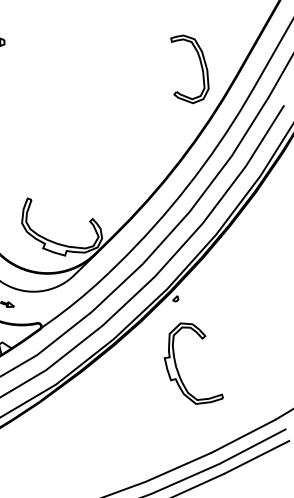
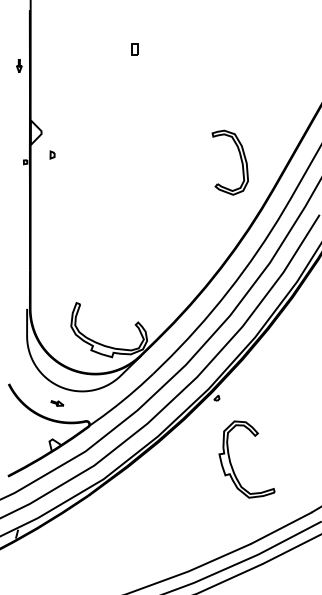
part: (200, 67) -> (240, 160), moved
part: (178, 369) -> (232, 465), moved

